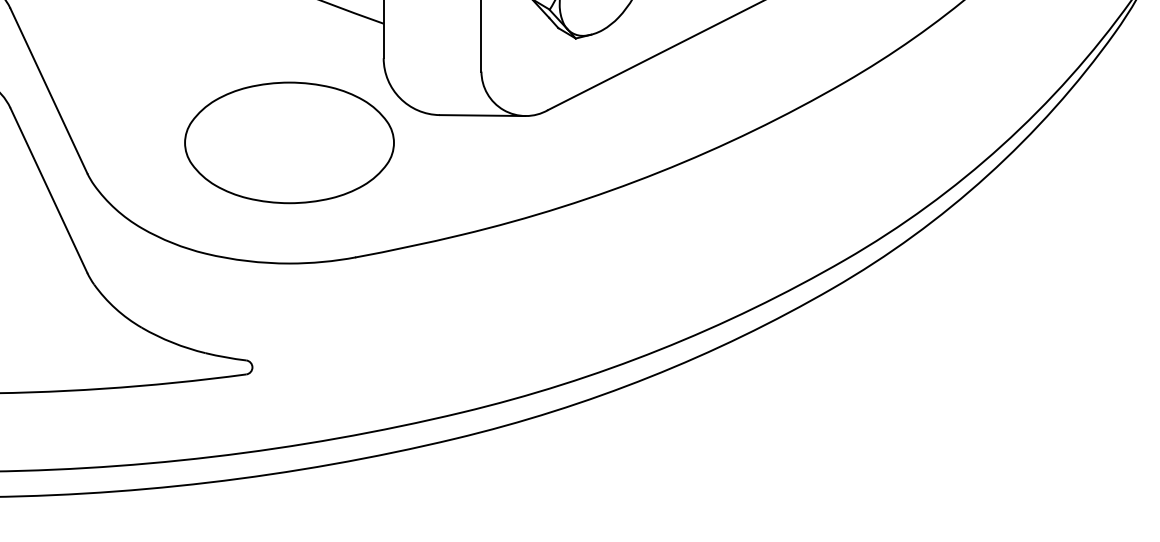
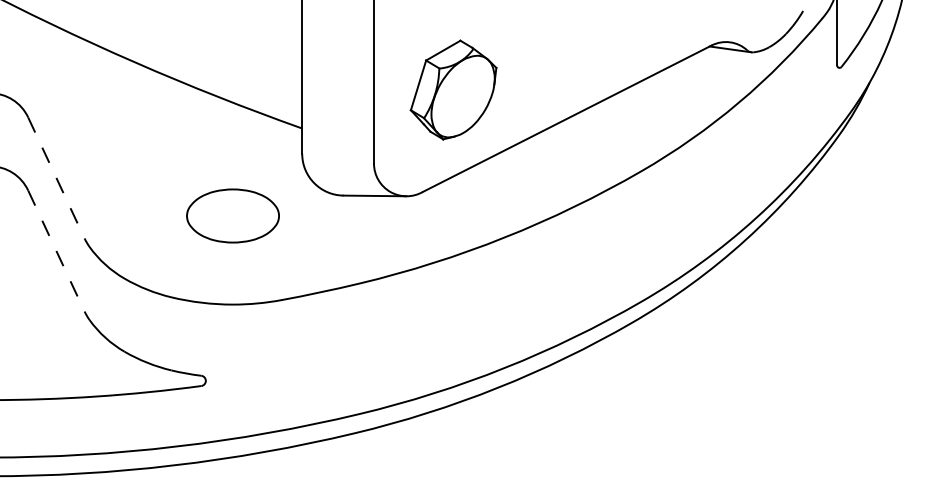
line: (49, 90) -> (56, 177), solid -> dashed
part: (288, 142) -> (232, 215), size x0.6
line: (49, 189) -> (56, 250), solid -> dashed

